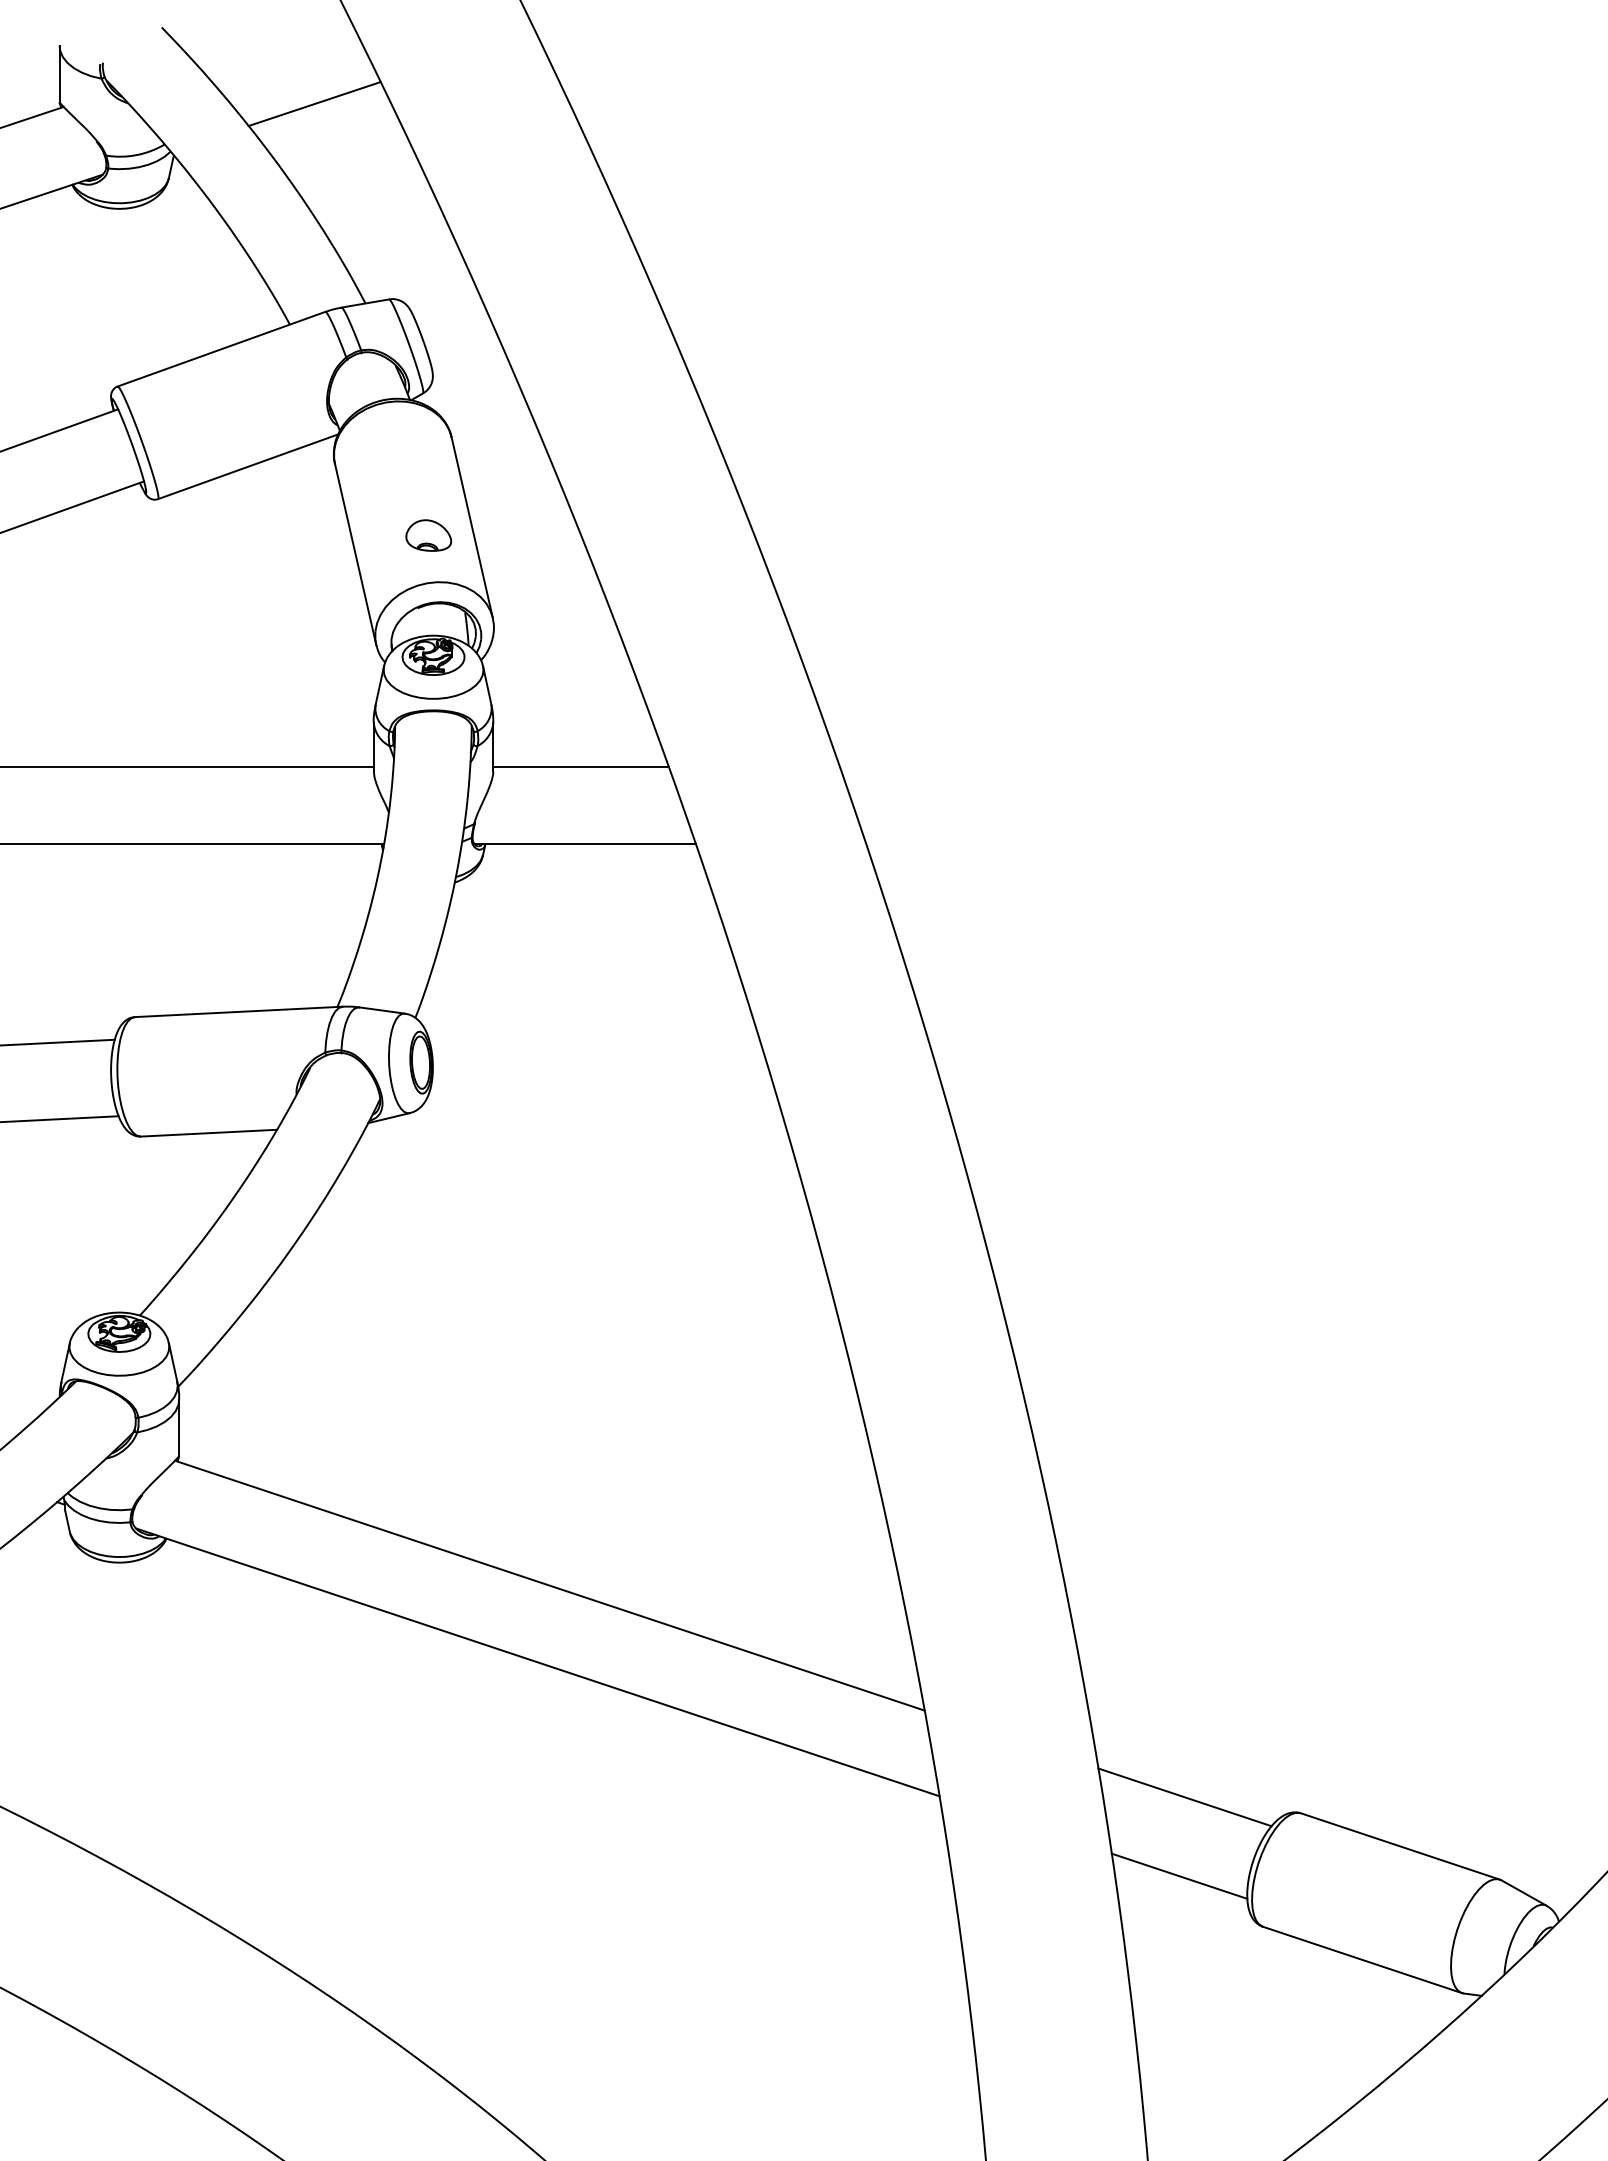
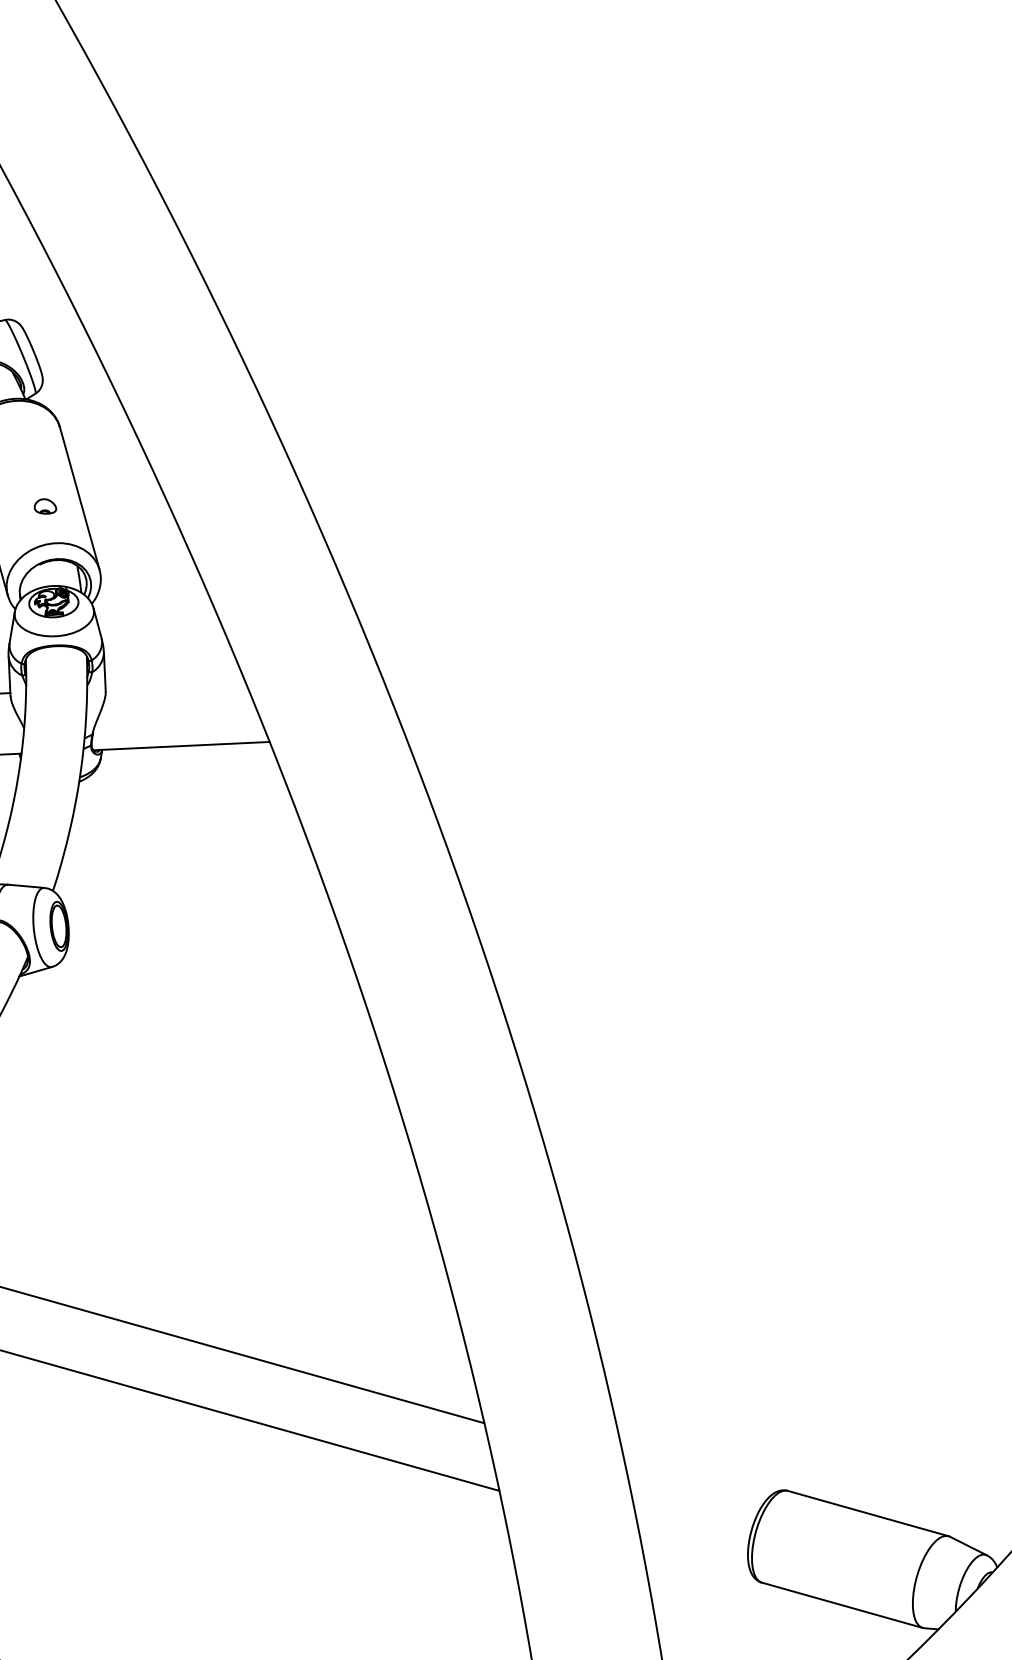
part: (428, 535) -> (45, 506), size x0.6
line: (580, 767) -> (174, 685), removed
line: (1184, 1797) -> (694, 1482), removed
line: (1179, 1875) -> (693, 1544), removed

